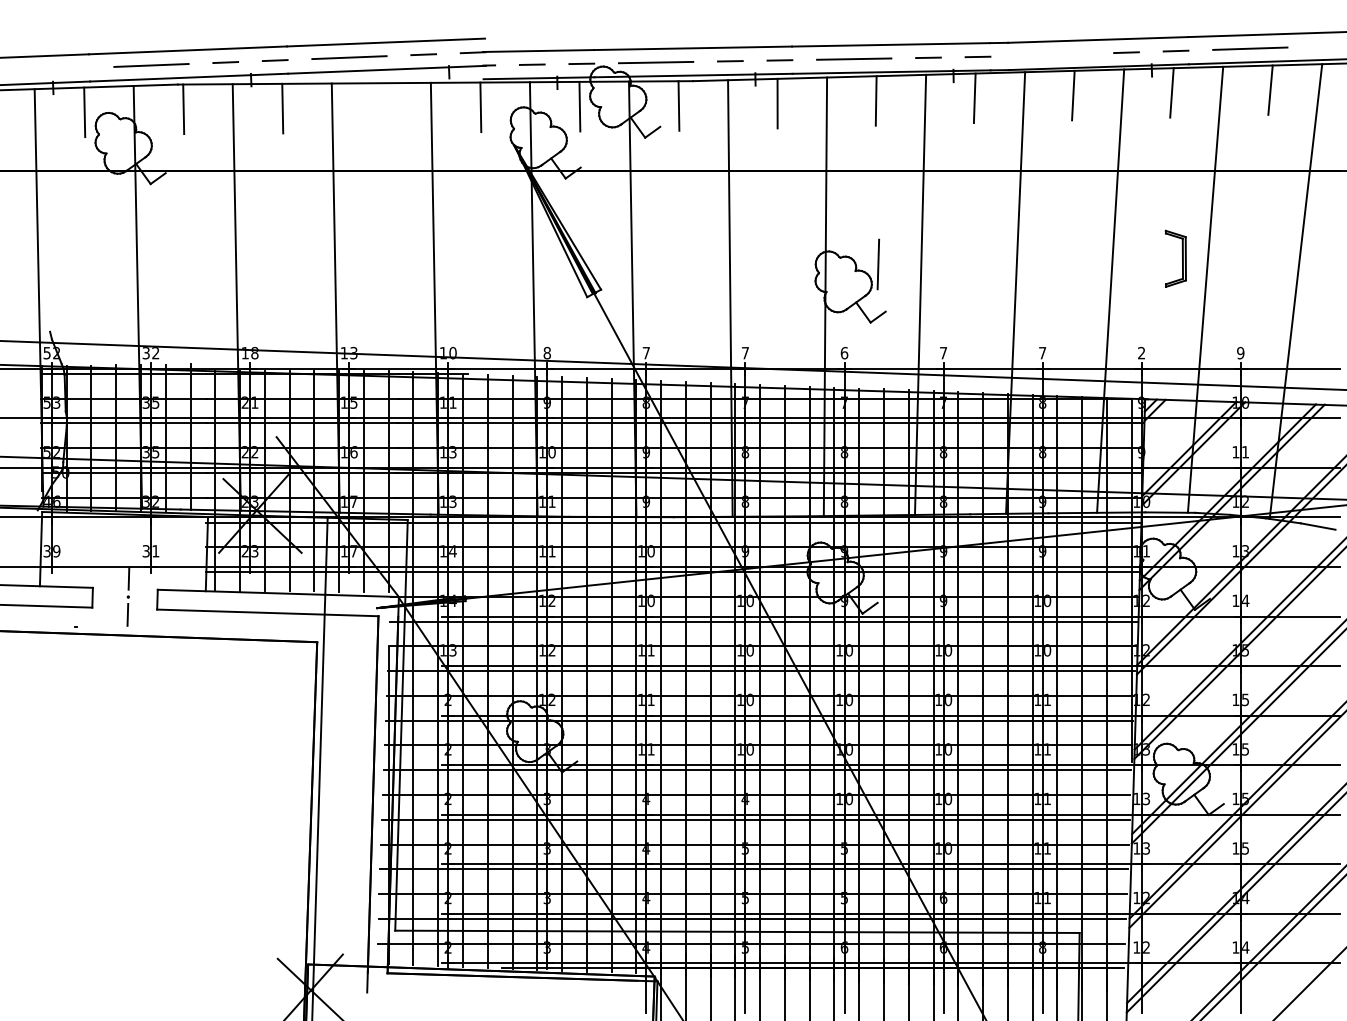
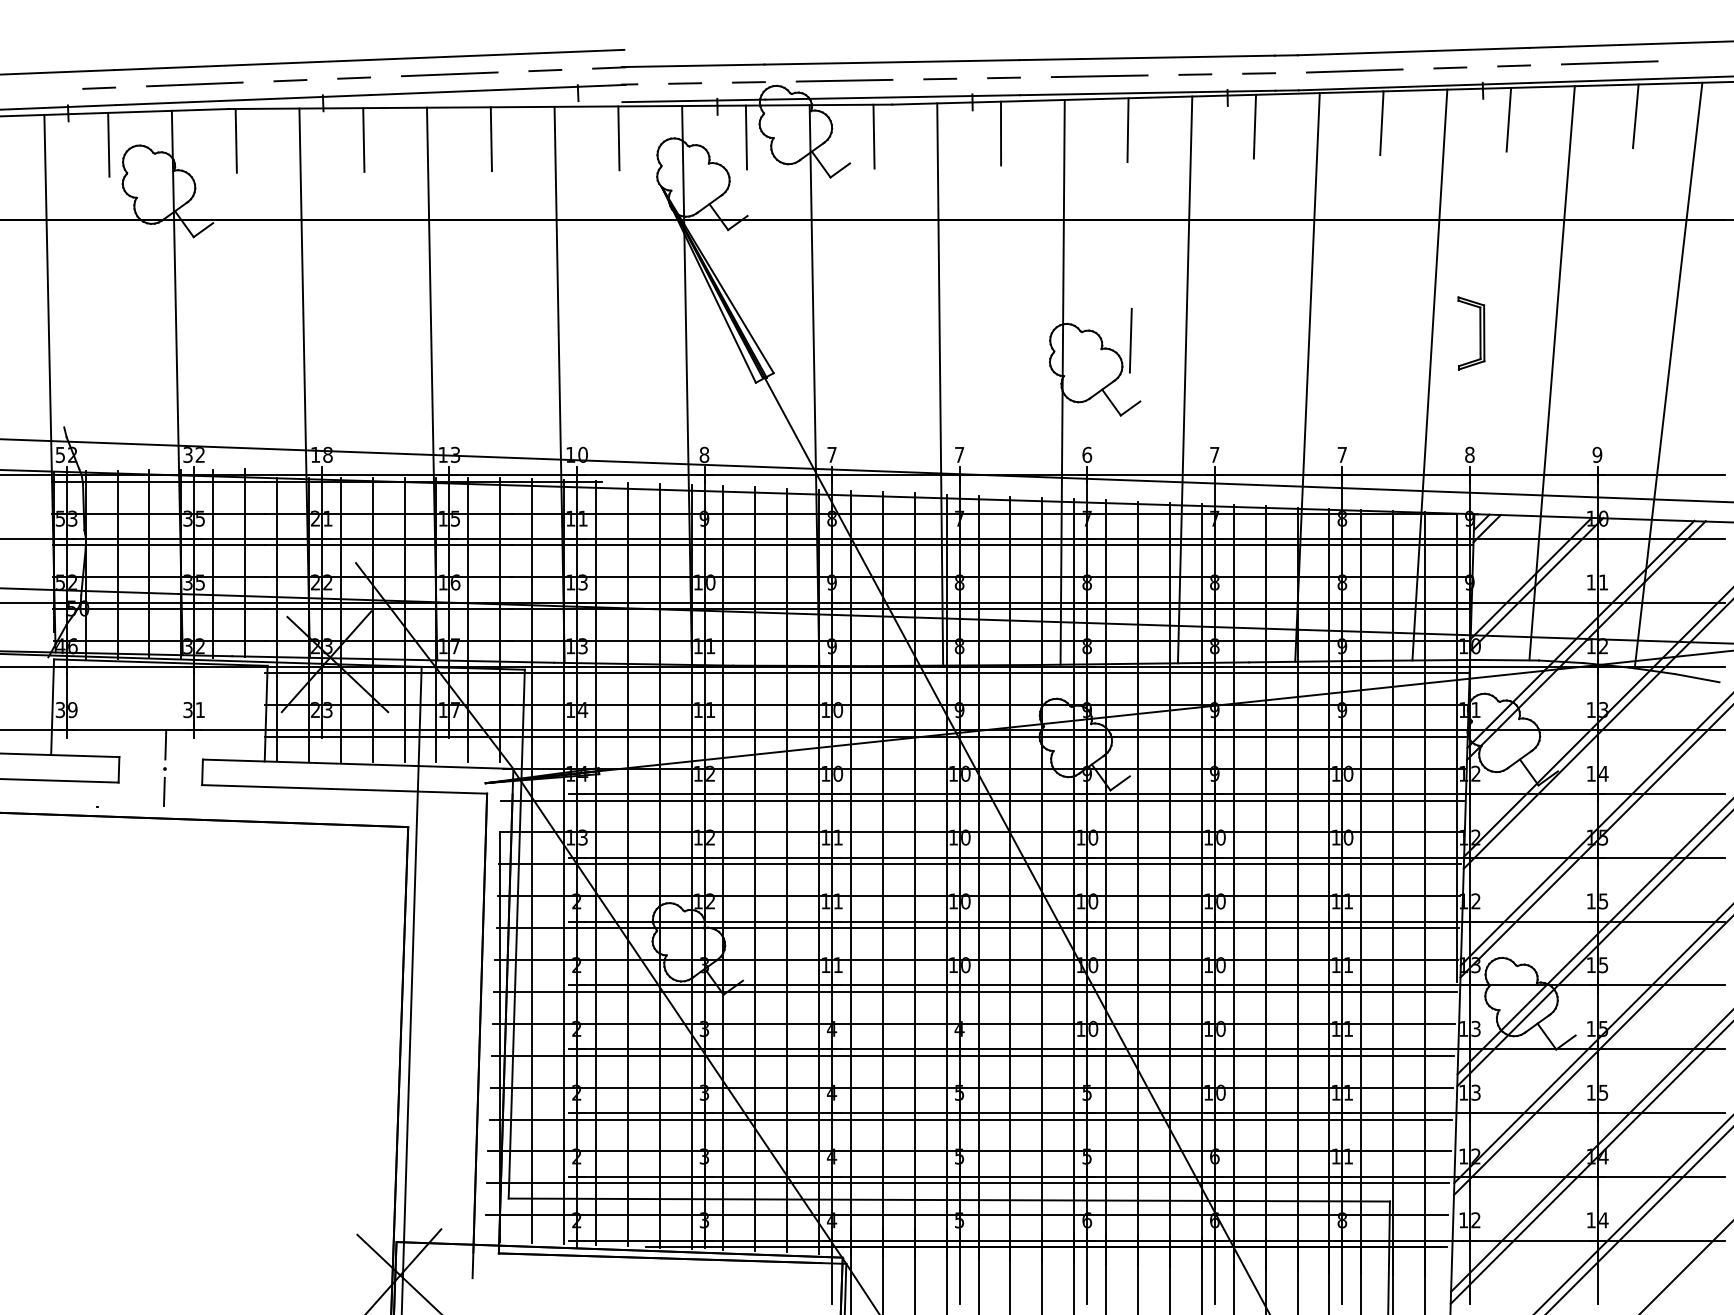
line: (1052, 54) -> (1355, 70), added
line: (76, 67) -> (98, 87), added
line: (381, 107) -> (490, 138), added
part: (1182, 258) -> (1479, 332), moved
text: (1141, 353) -> (1469, 455), 2 -> 8

